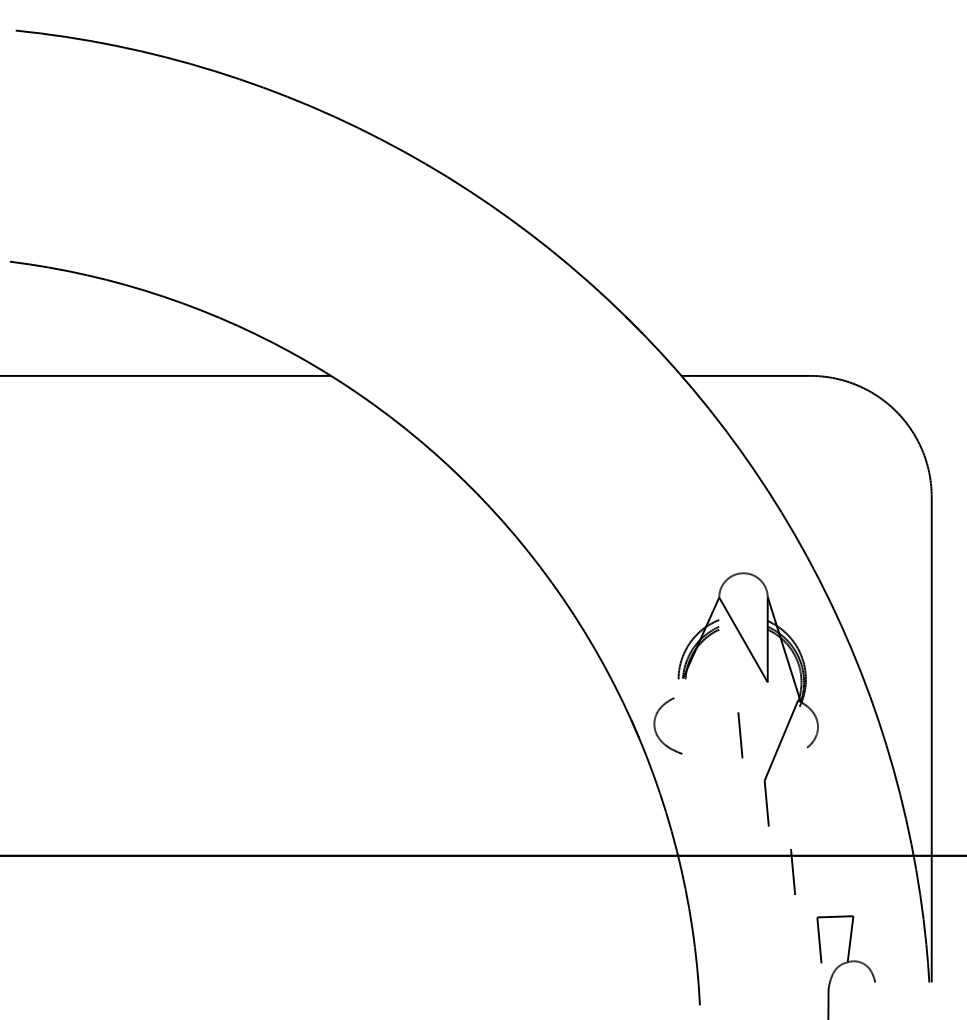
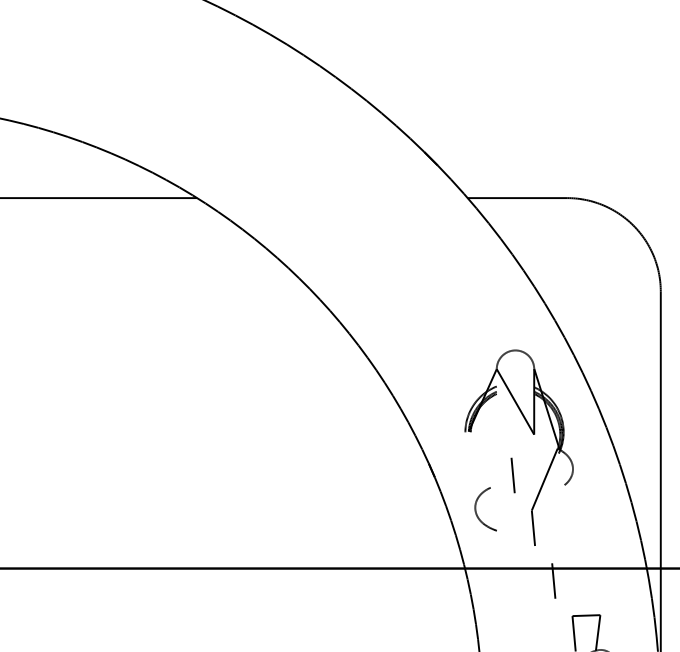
part: (655, 725) -> (476, 508), moved

